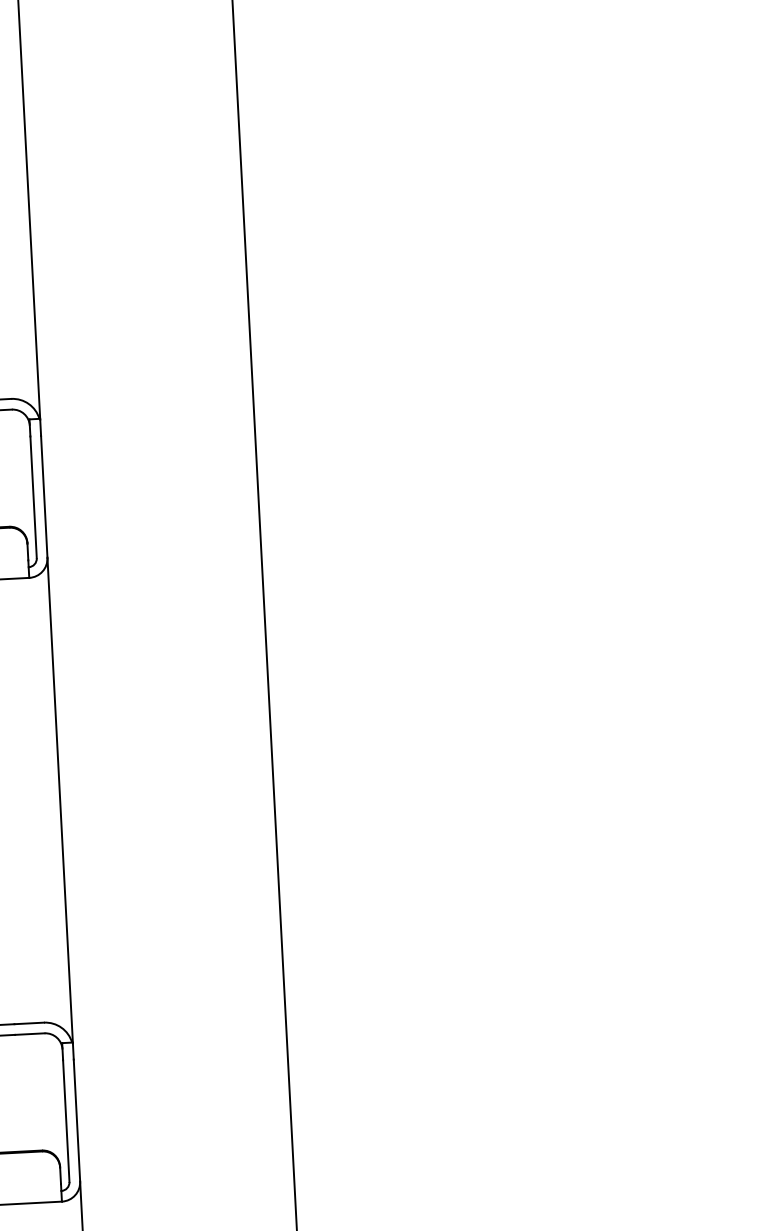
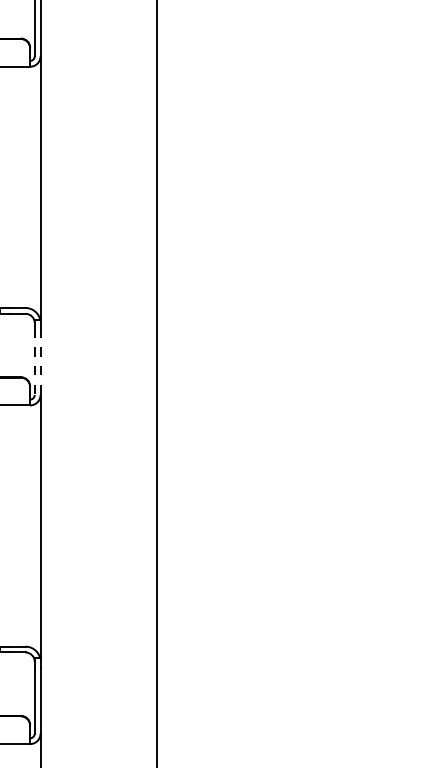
line: (44, 497) -> (40, 362), solid -> dashed
line: (33, 498) -> (34, 362), solid -> dashed

